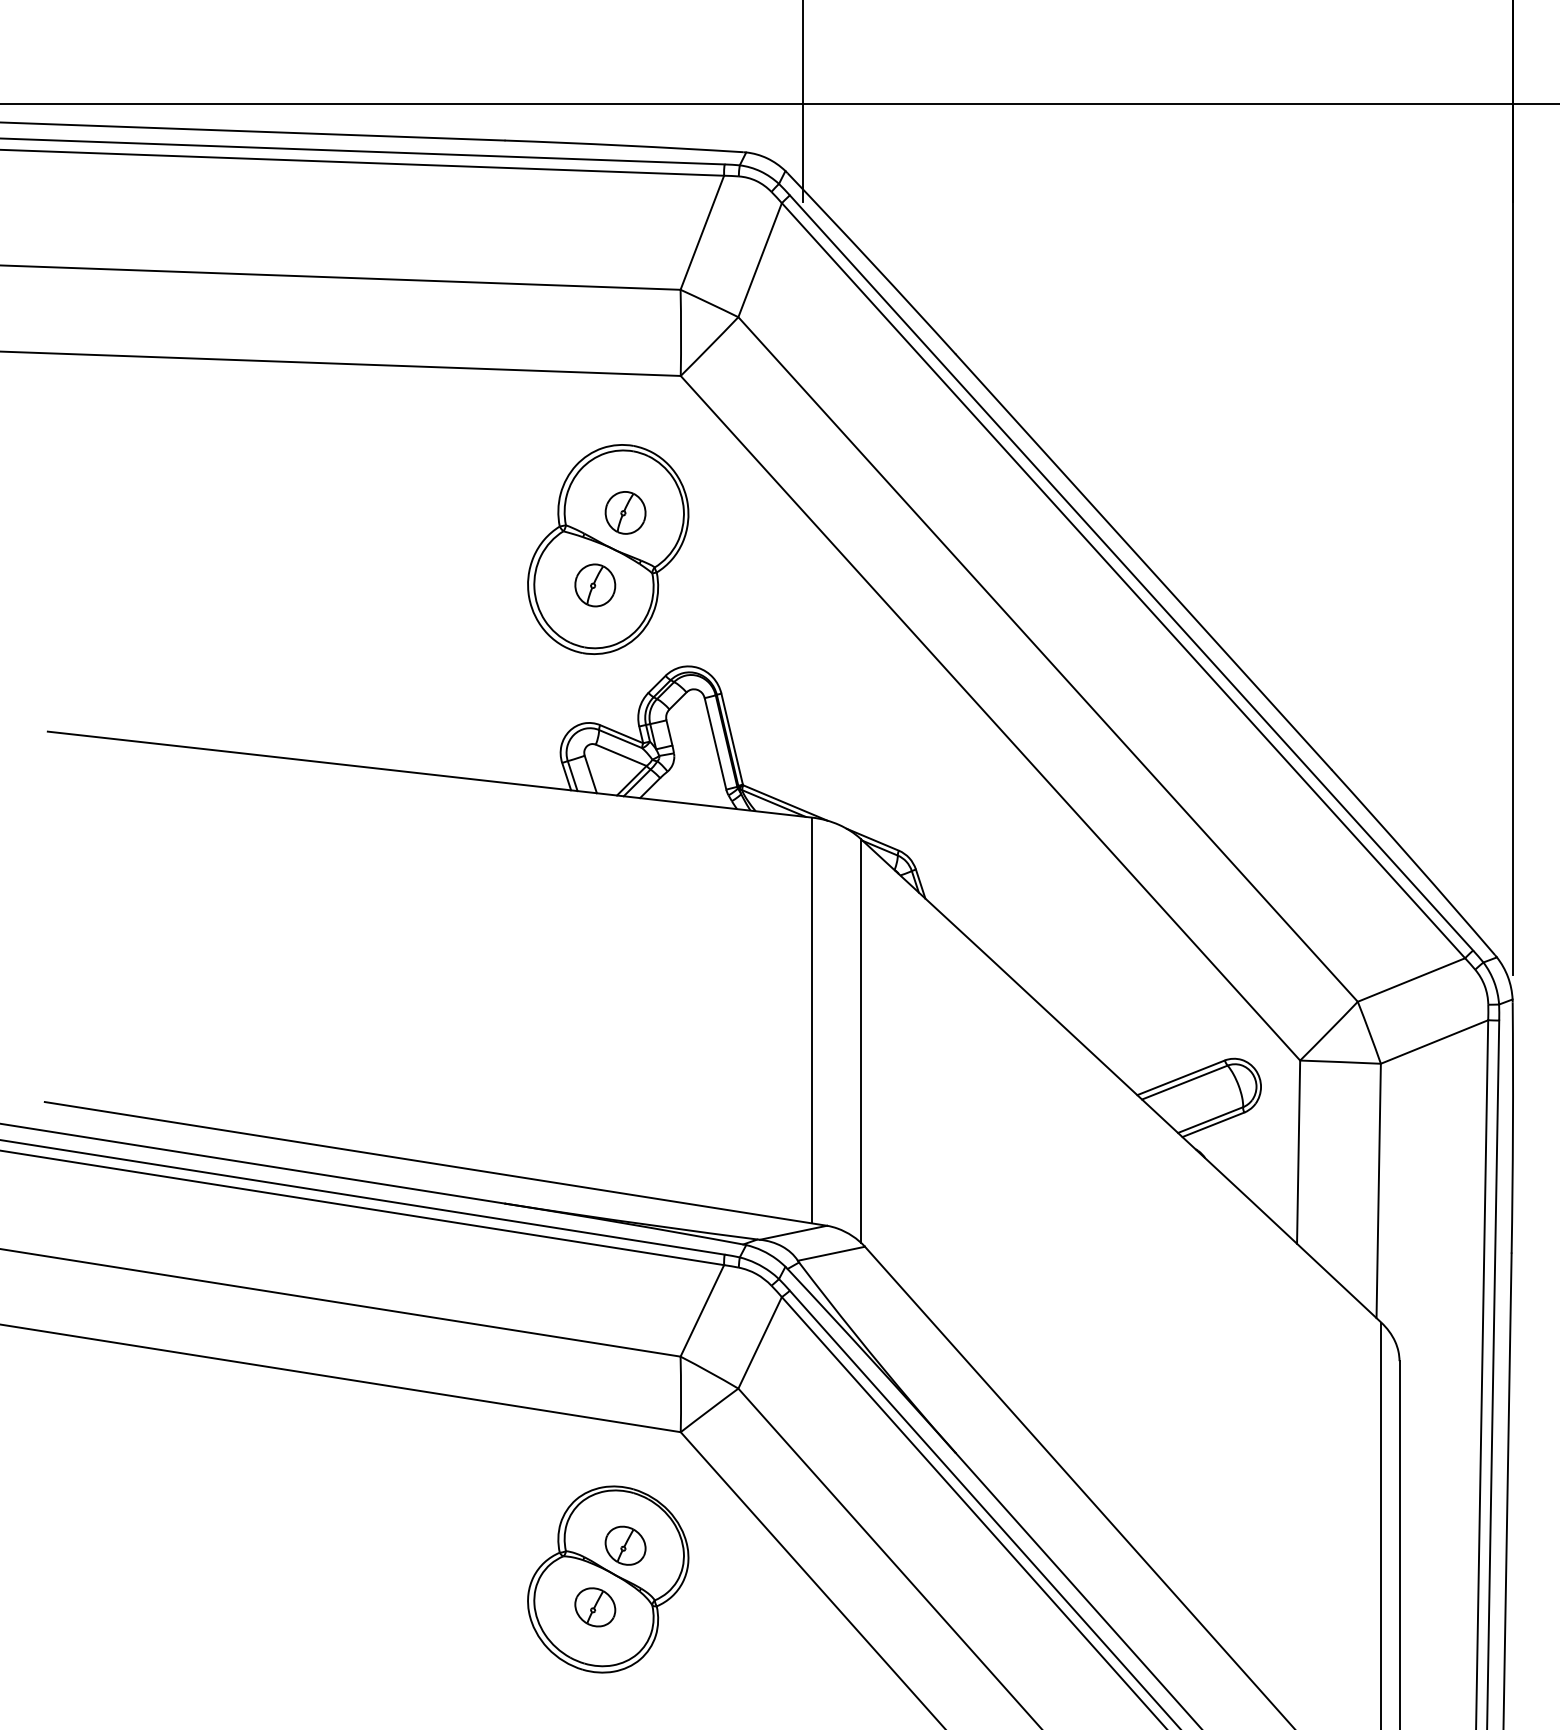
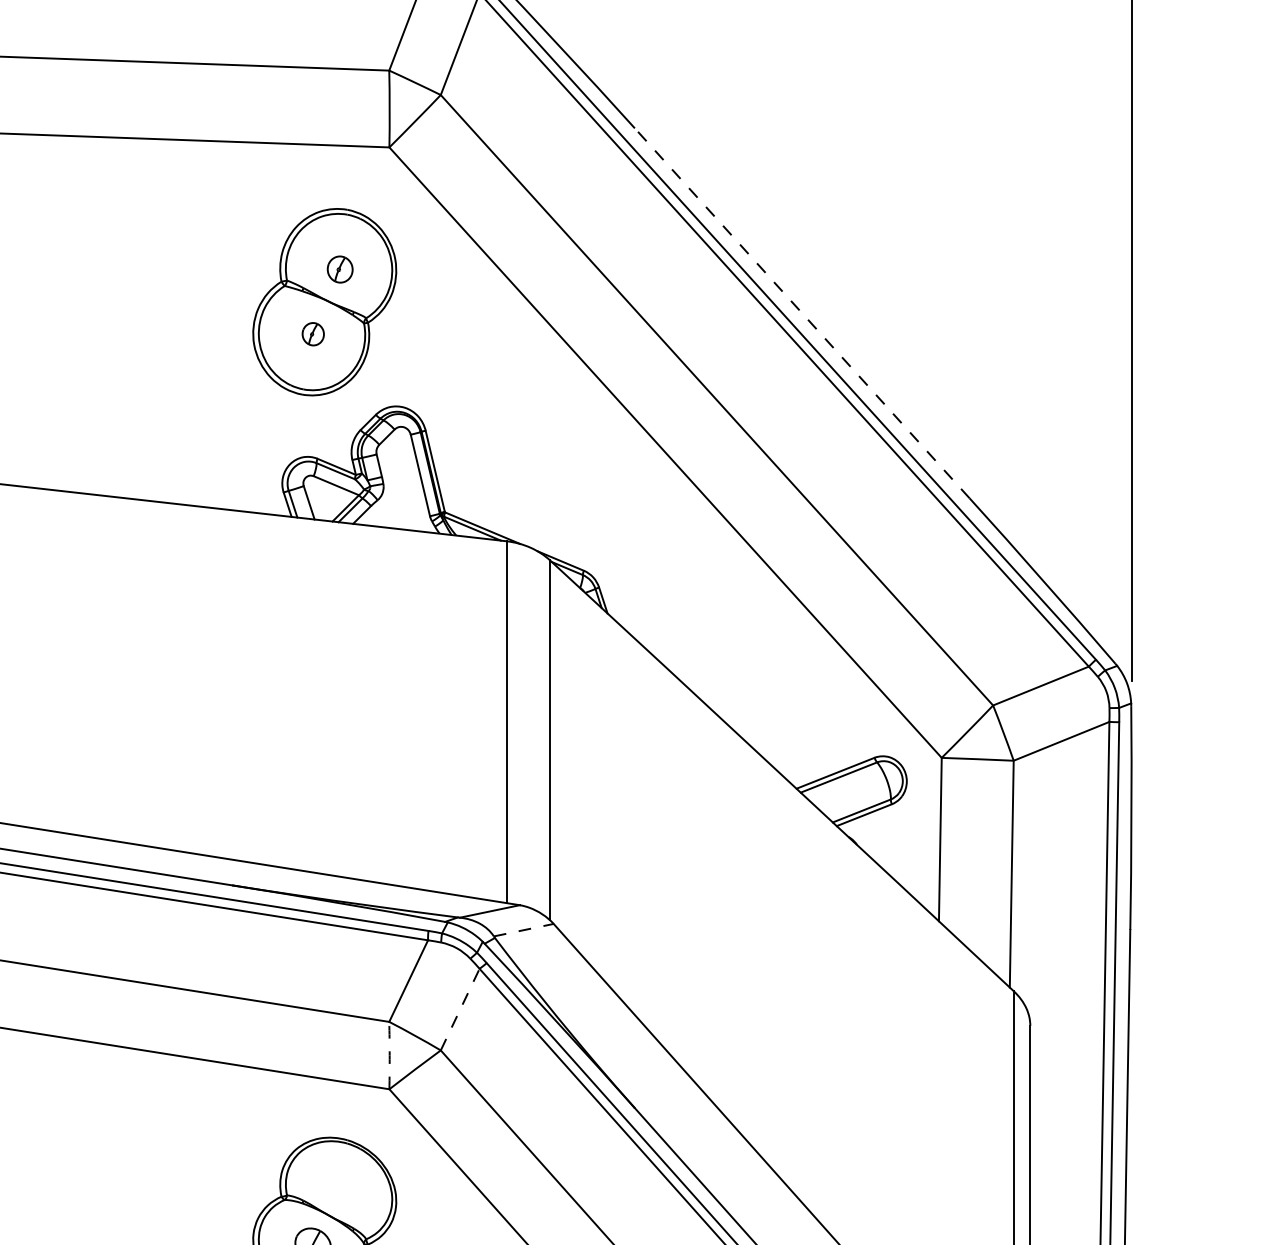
part: (625, 512) -> (340, 269), size x0.7
line: (1143, 561) -> (802, 312), solid -> dashed
part: (595, 585) -> (313, 334), size x0.6
line: (831, 1253) -> (523, 929), solid -> dashed
line: (760, 1342) -> (460, 1009), solid -> dashed
arc: (681, 1394) -> (390, 1055), solid -> dashed
part: (625, 1545) -> (340, 1190), removed

